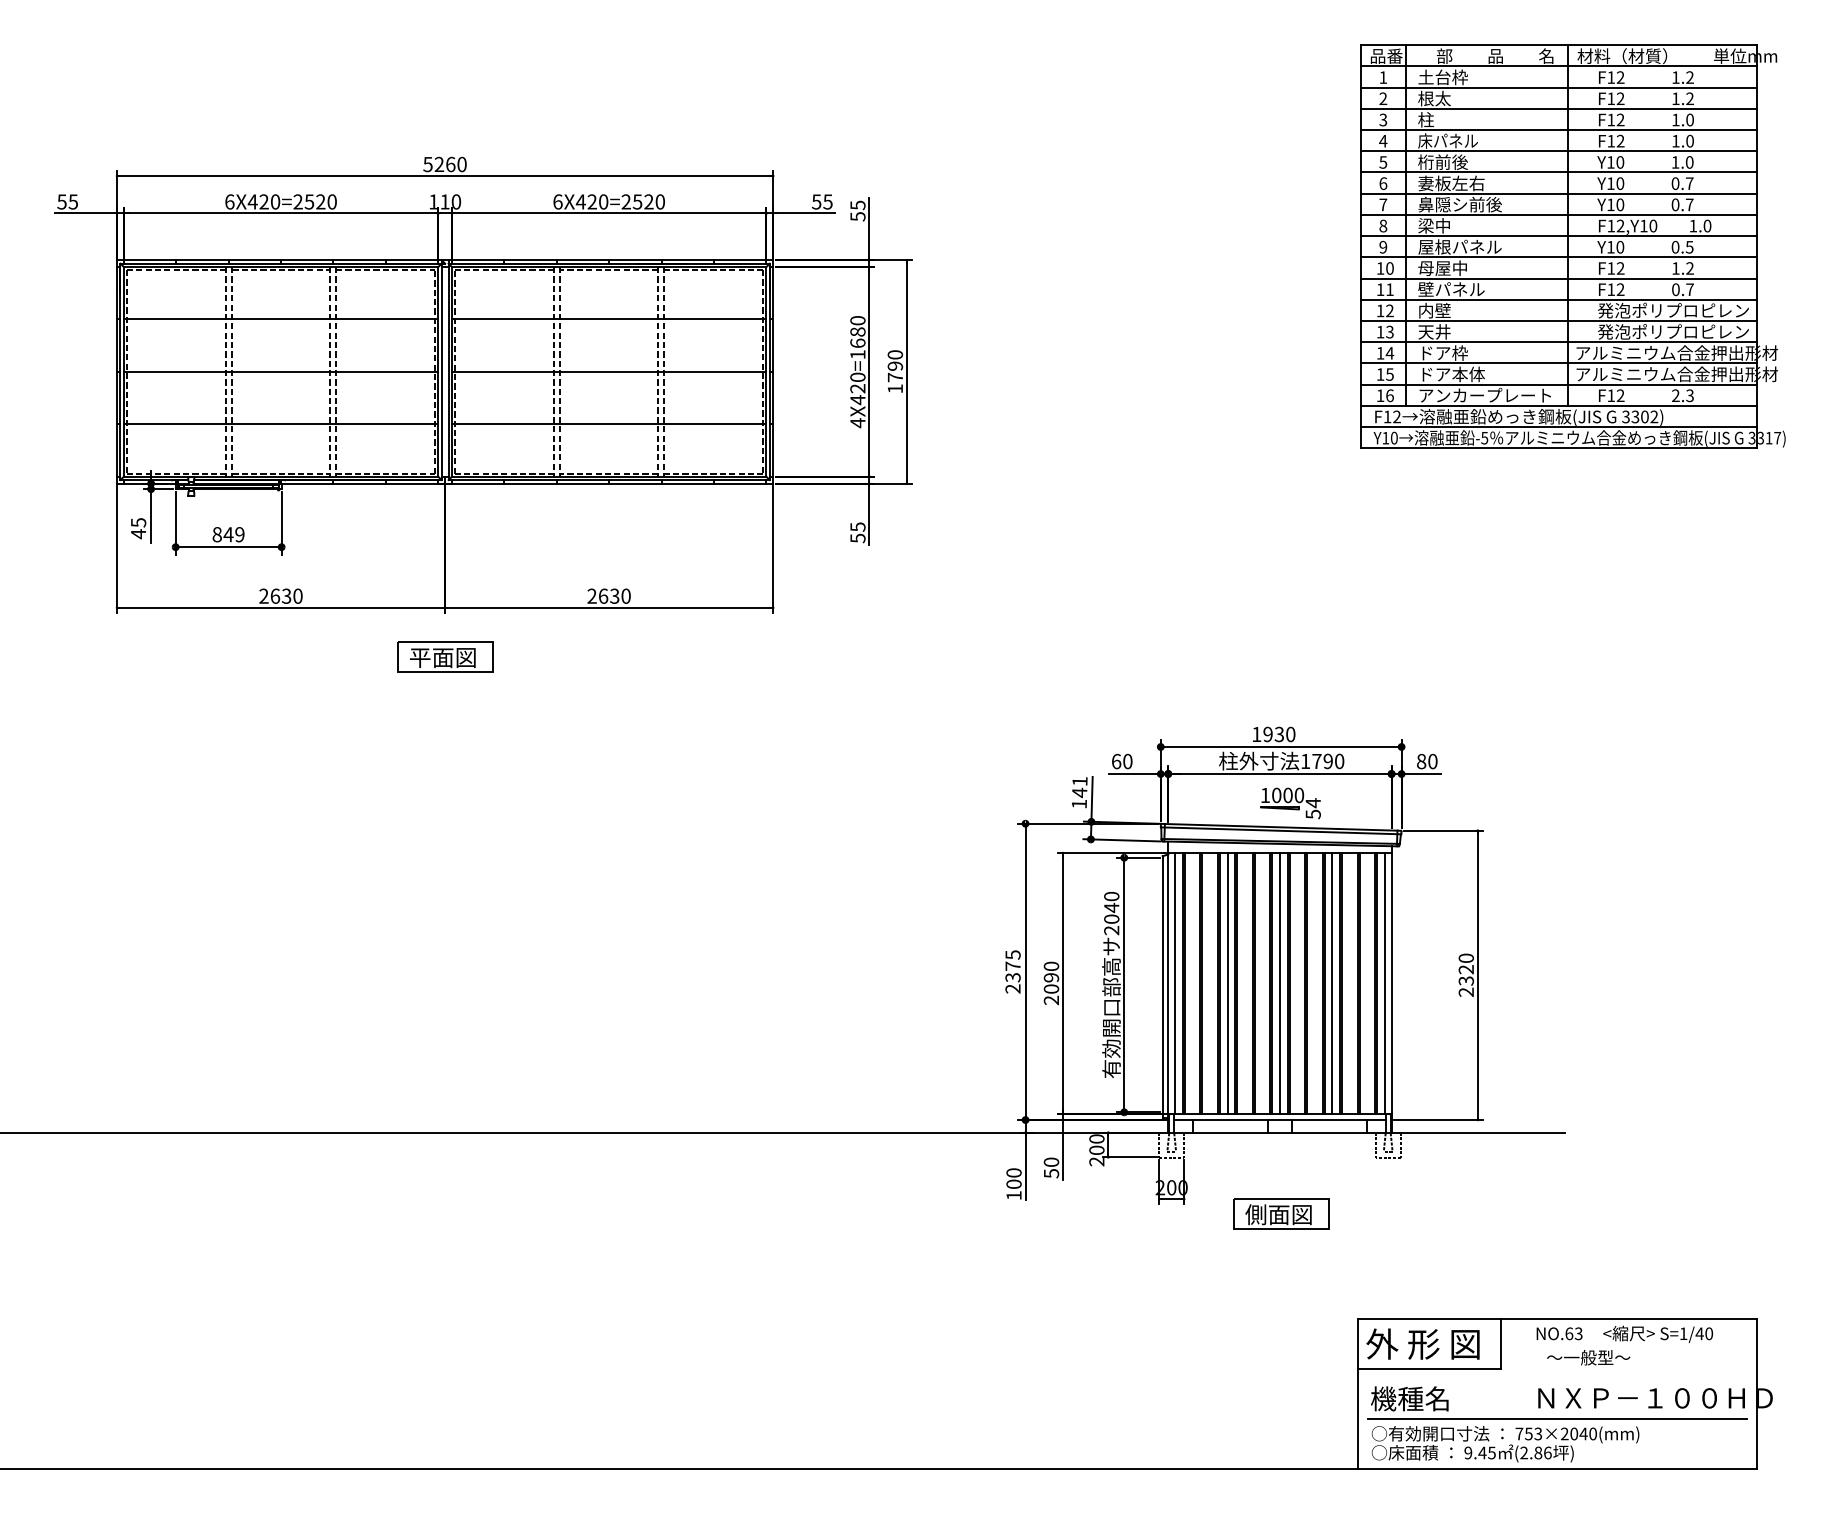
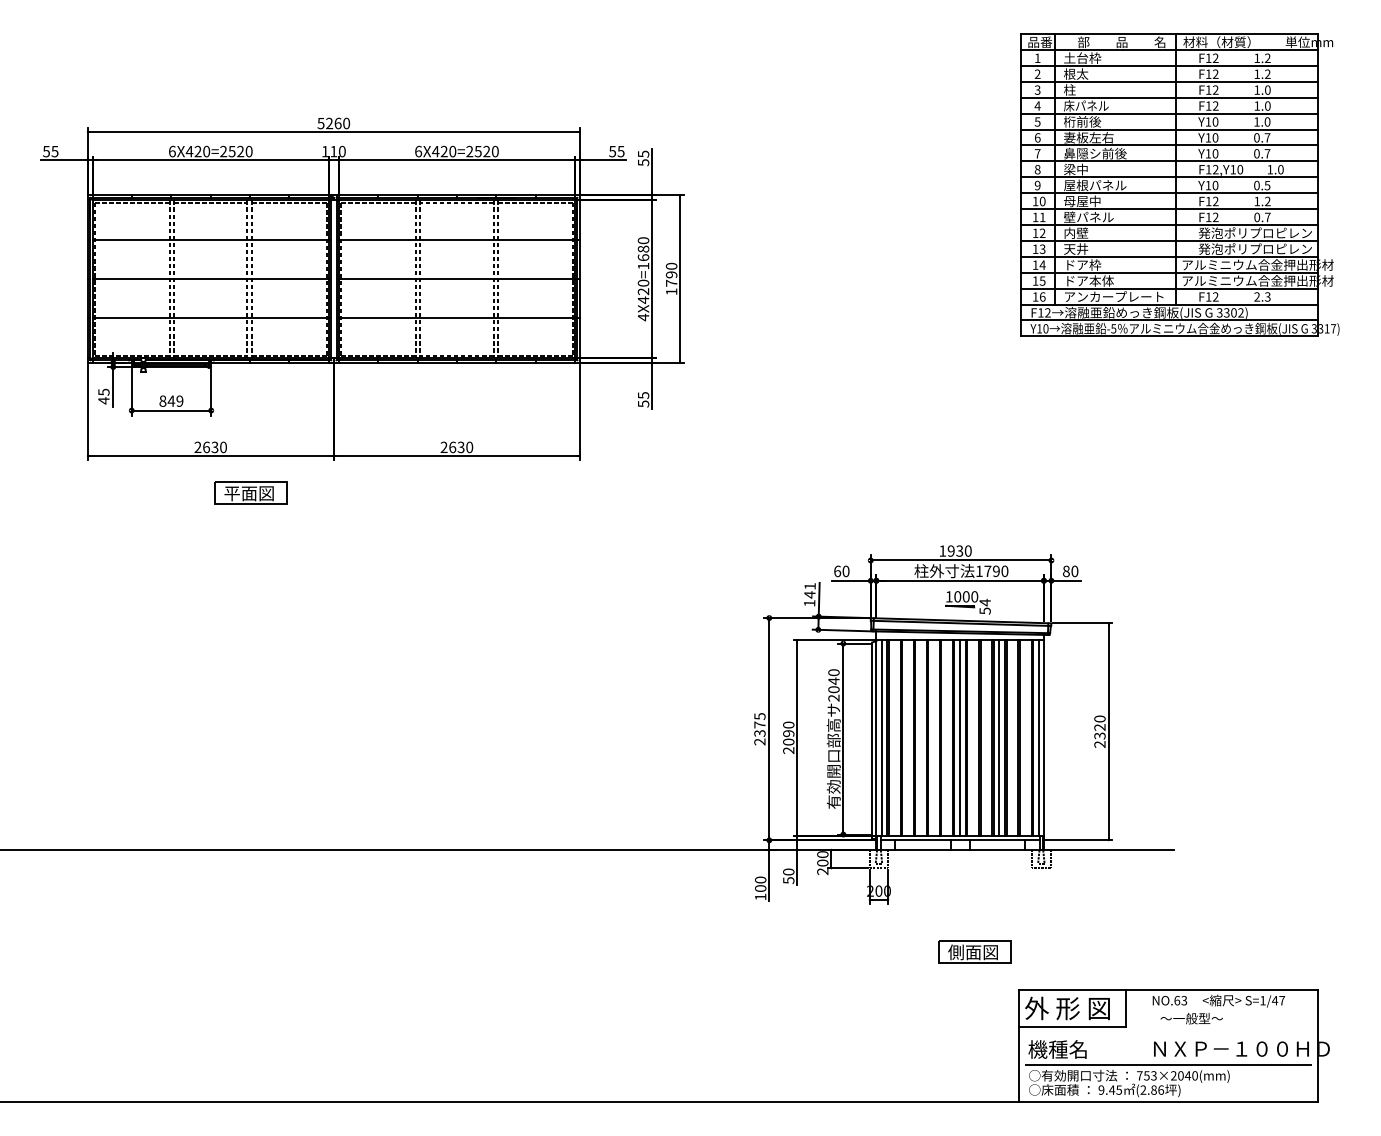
part: (444, 656) -> (250, 492), moved
line: (1227, 982) -> (920, 737), removed
part: (1280, 1213) -> (974, 951), moved
text: (1709, 1333) -> (1282, 1000), S=1/40 -> S=1/47

